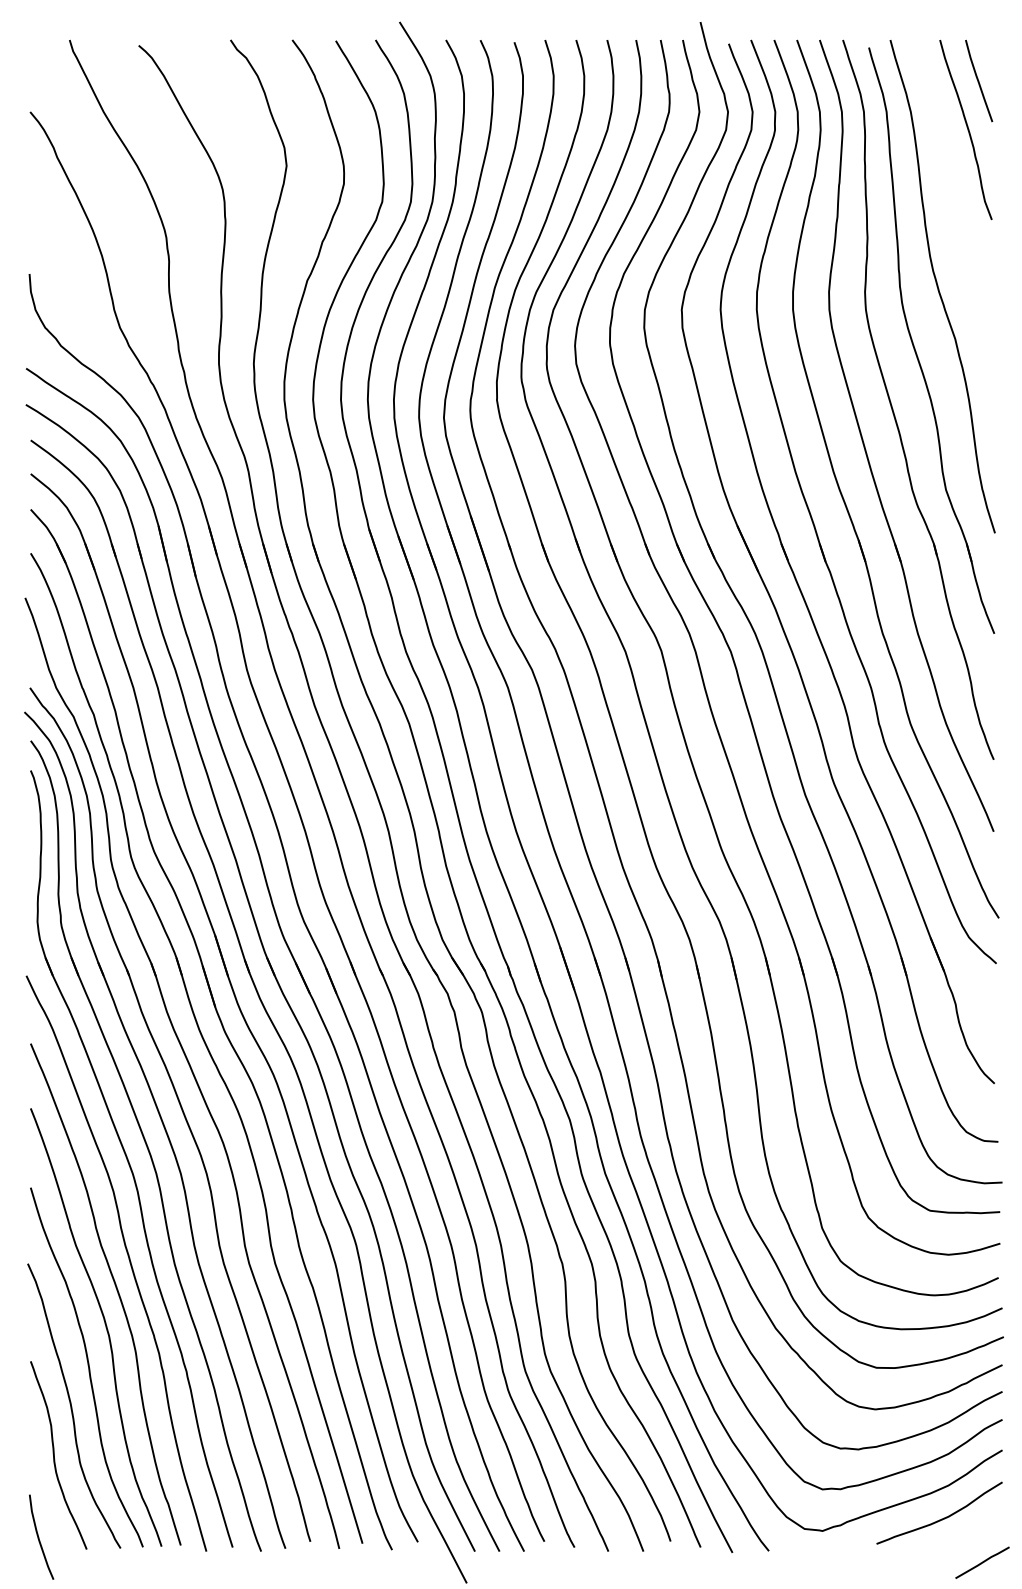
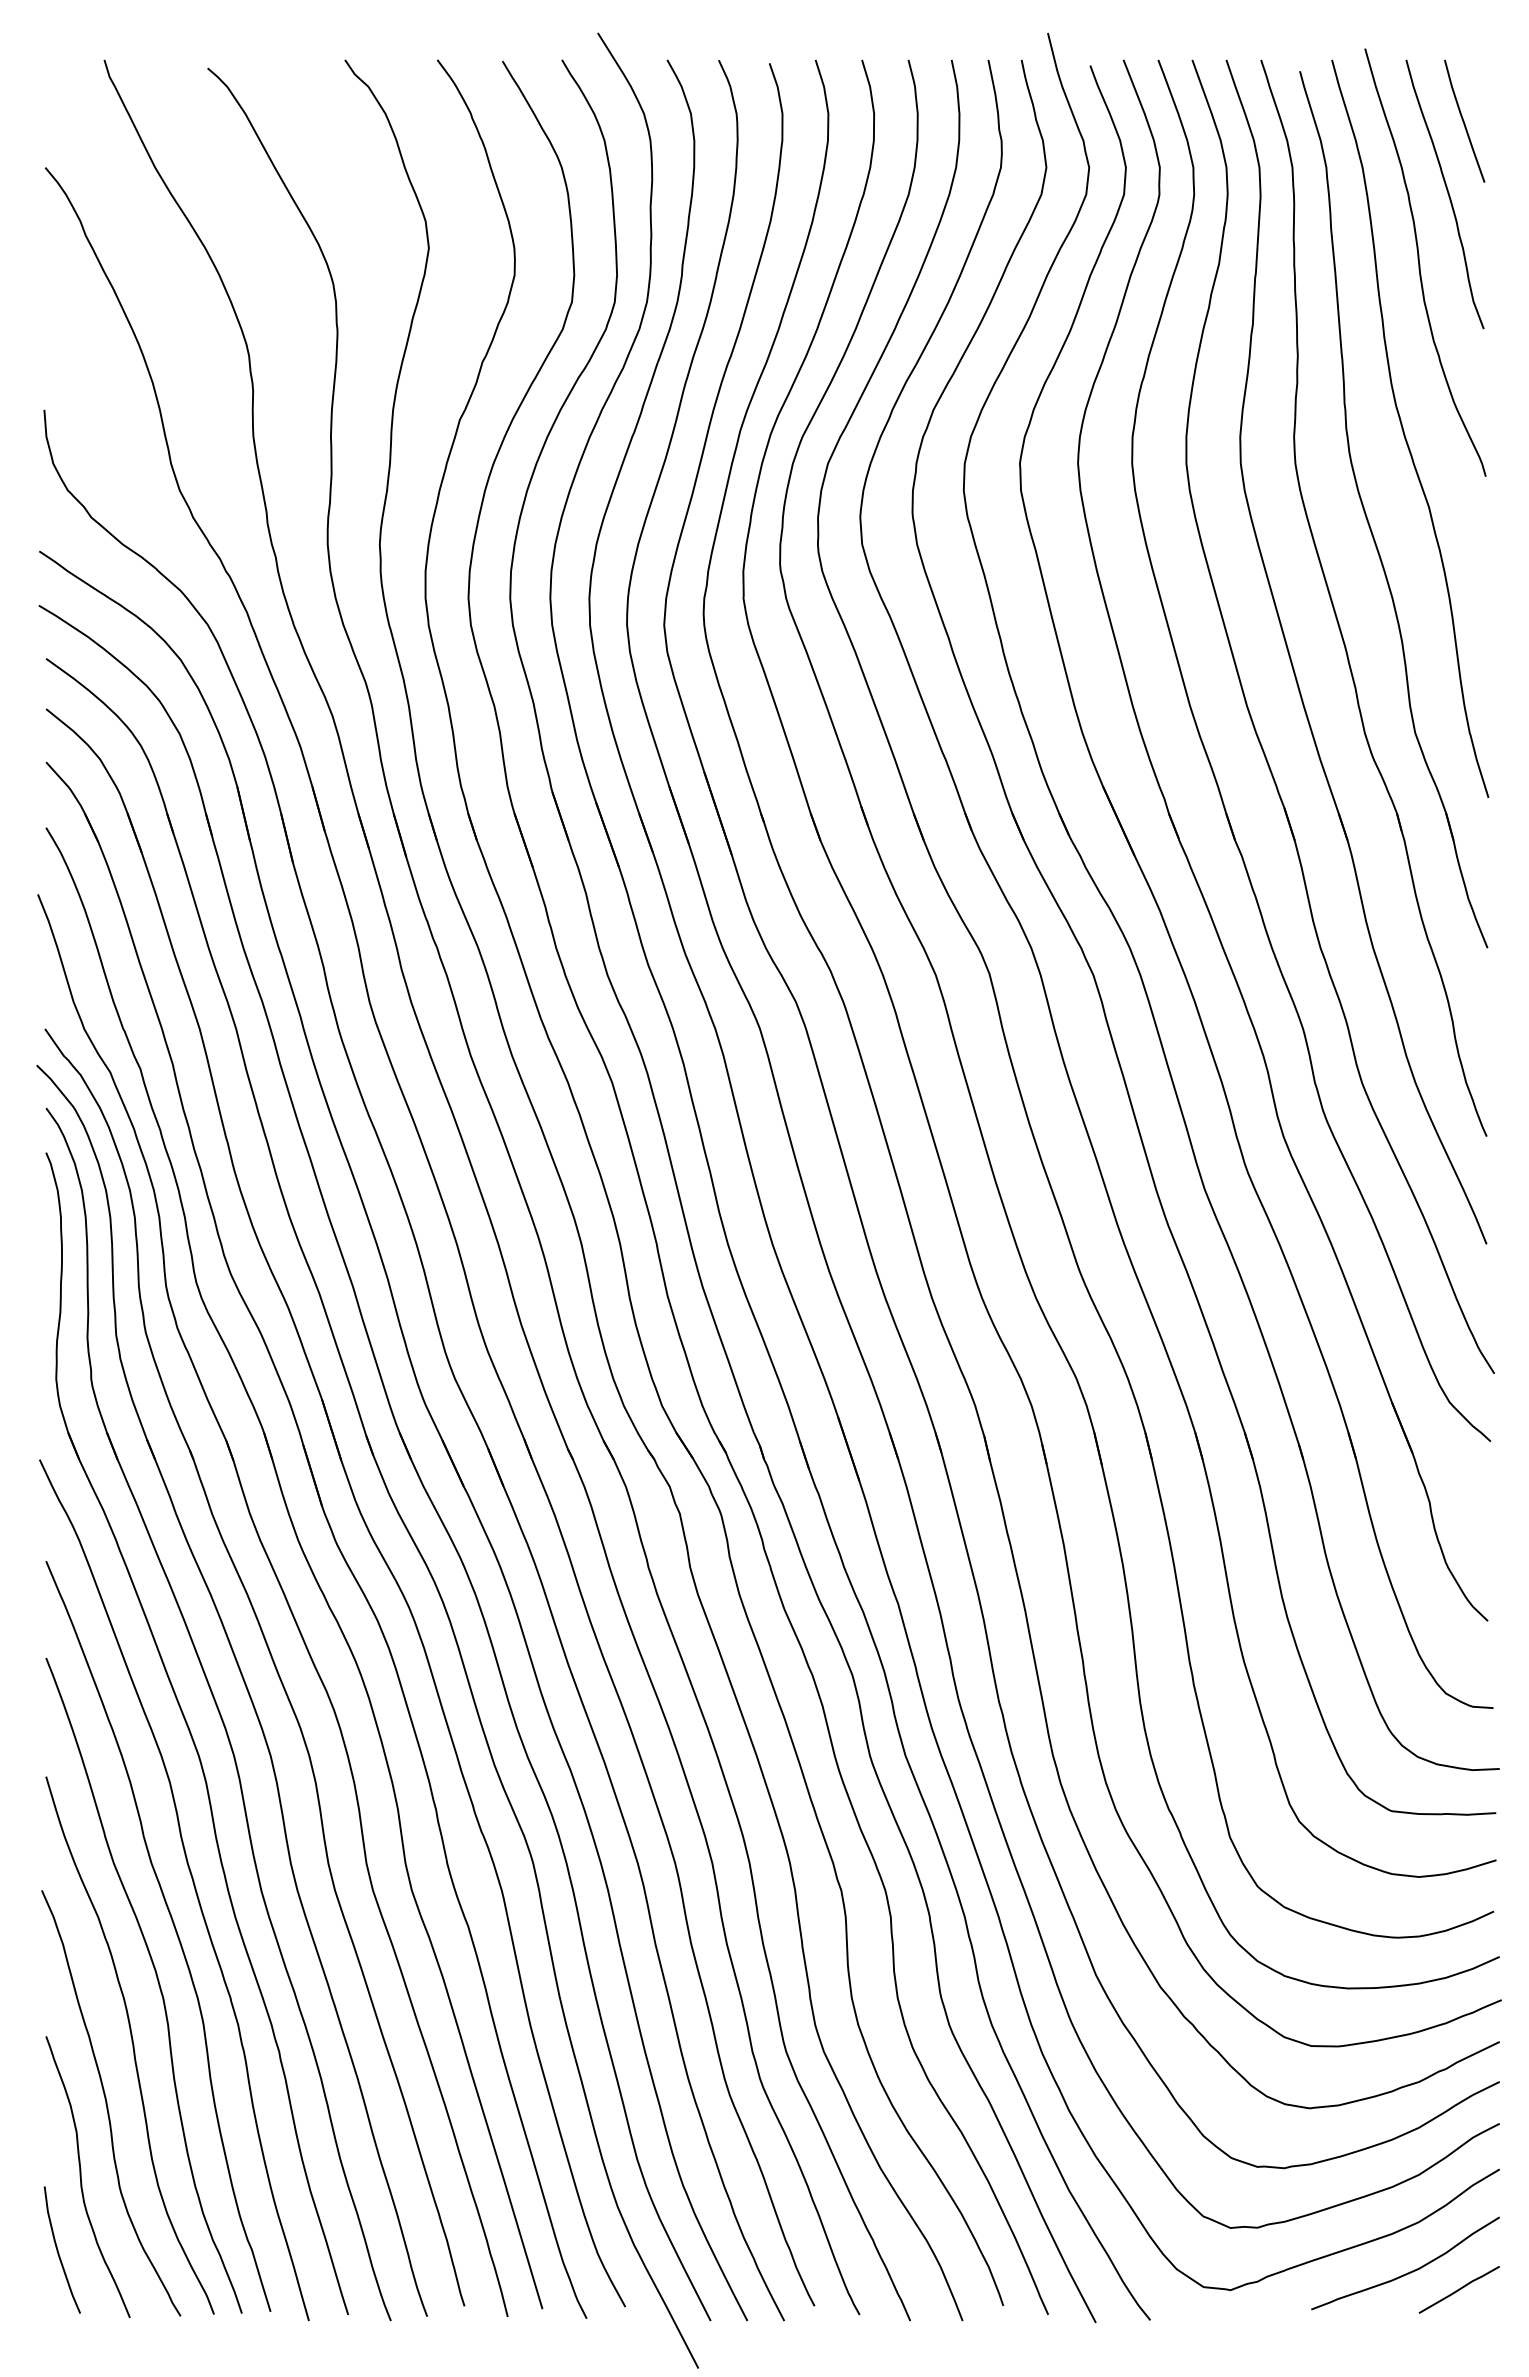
curve: (949, 175) -> (1420, 262), added
curve: (39, 1537) -> (59, 2250), moved
line: (982, 1562) -> (1459, 2289), moved

